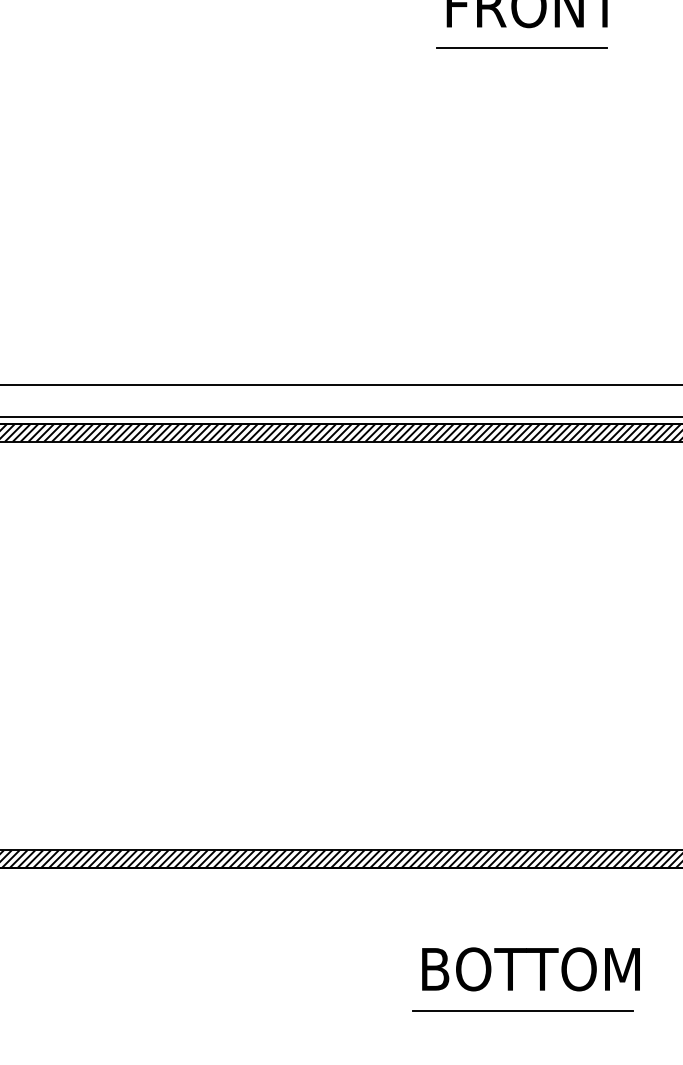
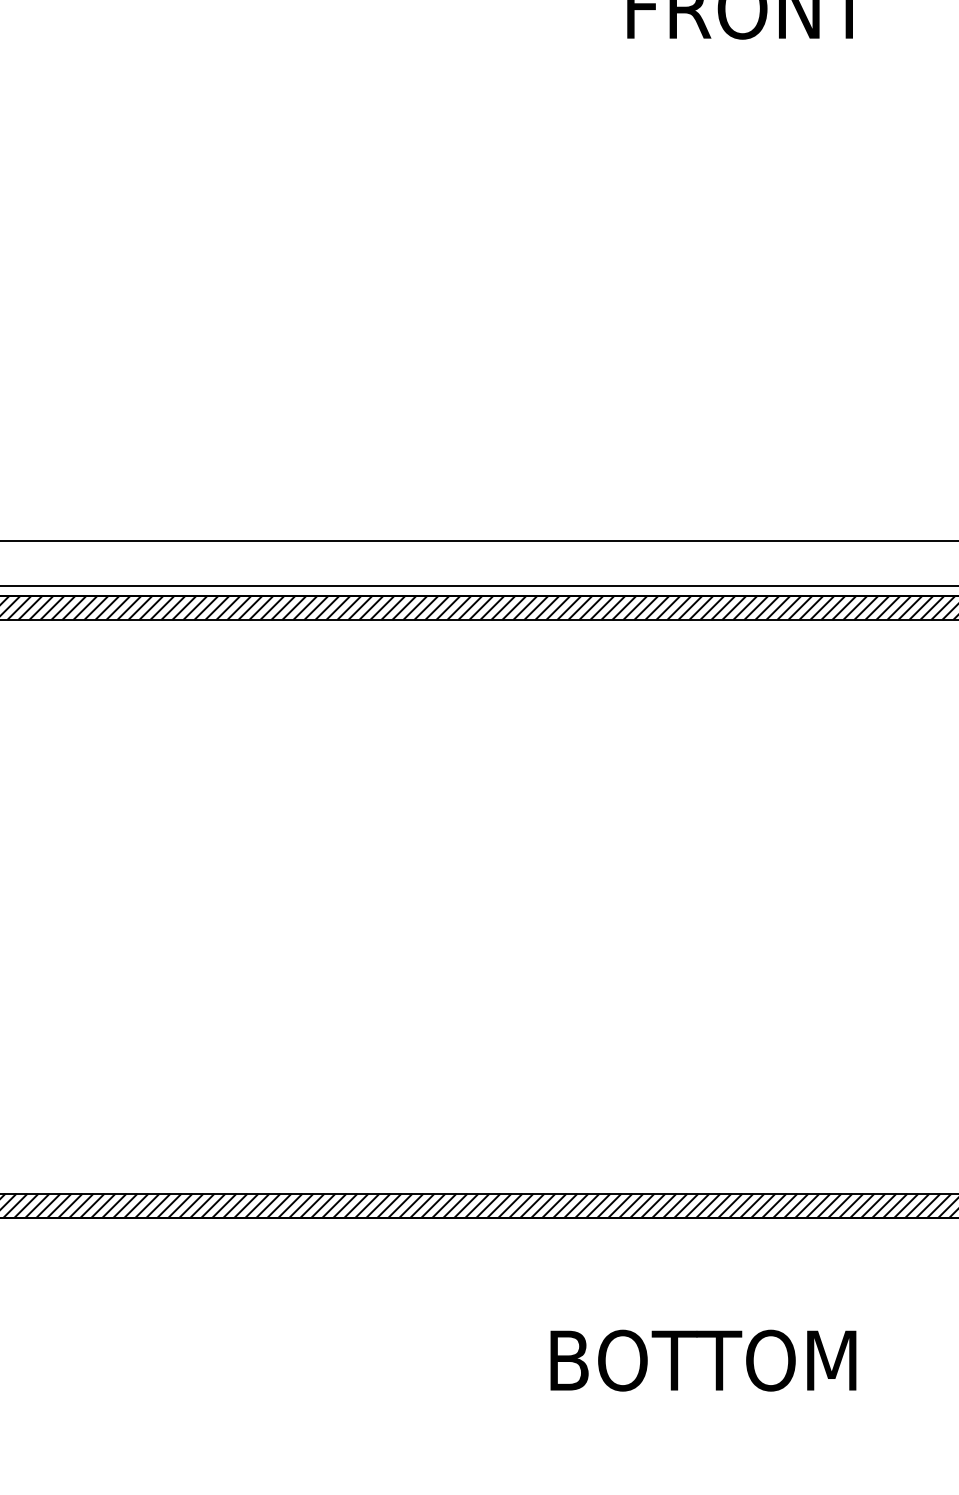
line: (521, 48) -> (732, 68), removed
text: (530, 969) -> (702, 1360), moved
line: (522, 1010) -> (733, 1418), removed

